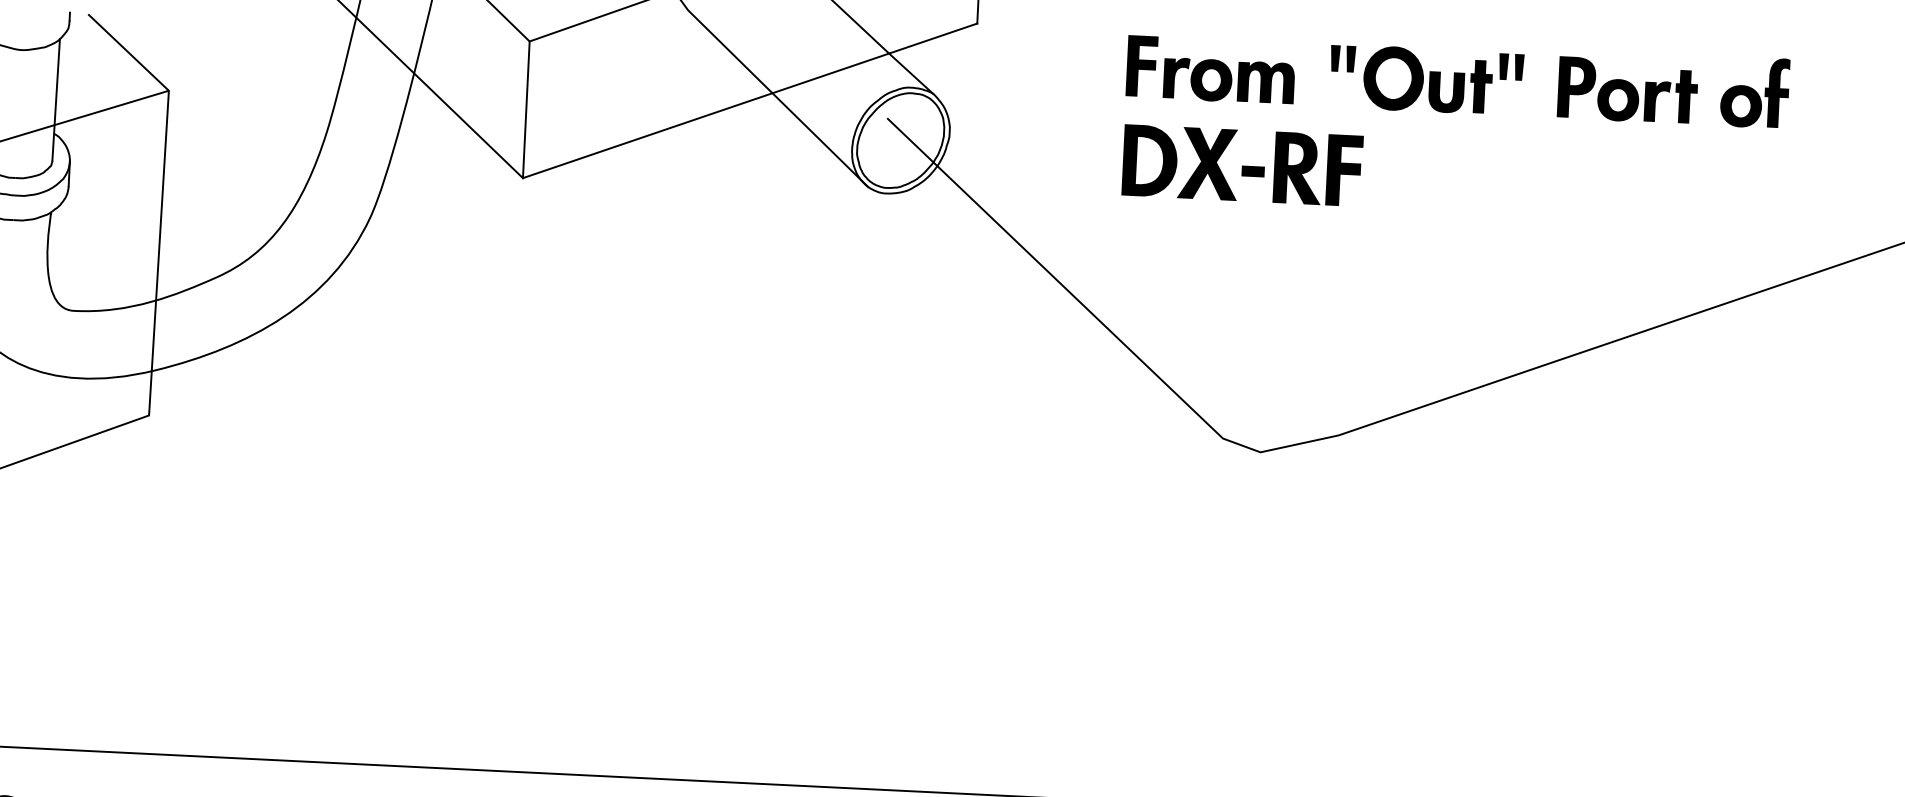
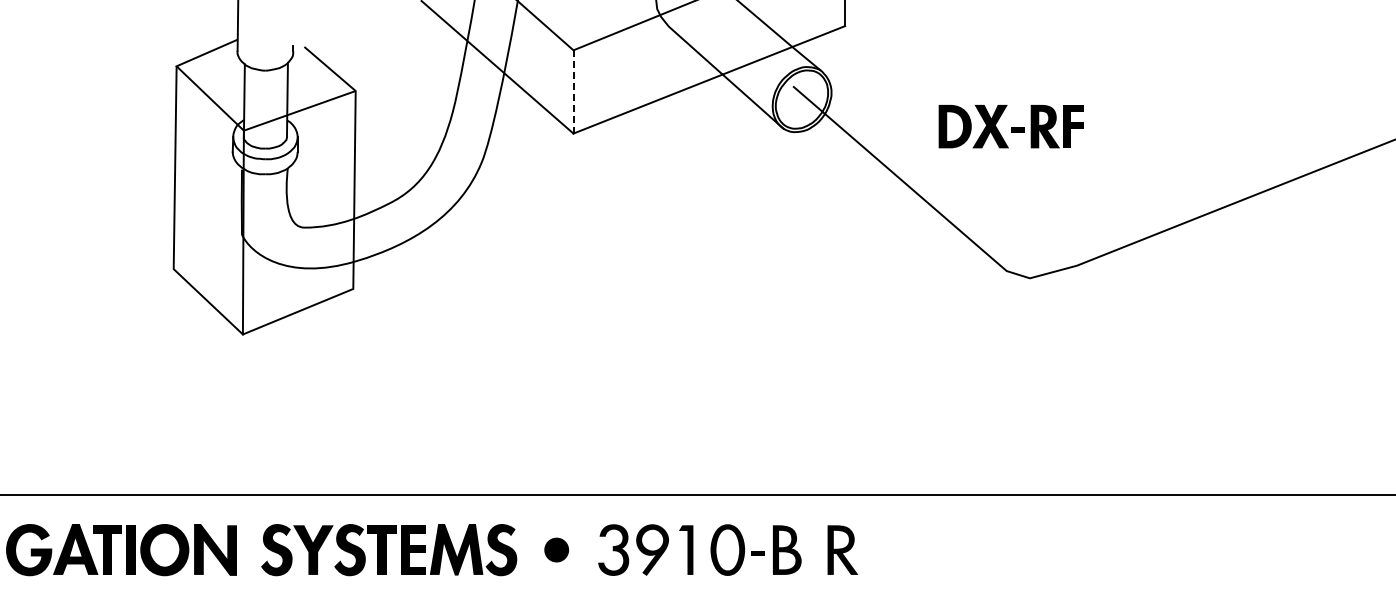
part: (1457, 77) -> (1138, 44), removed
line: (526, 109) -> (573, 91), solid -> dashed
part: (1240, 165) -> (1010, 126), moved

